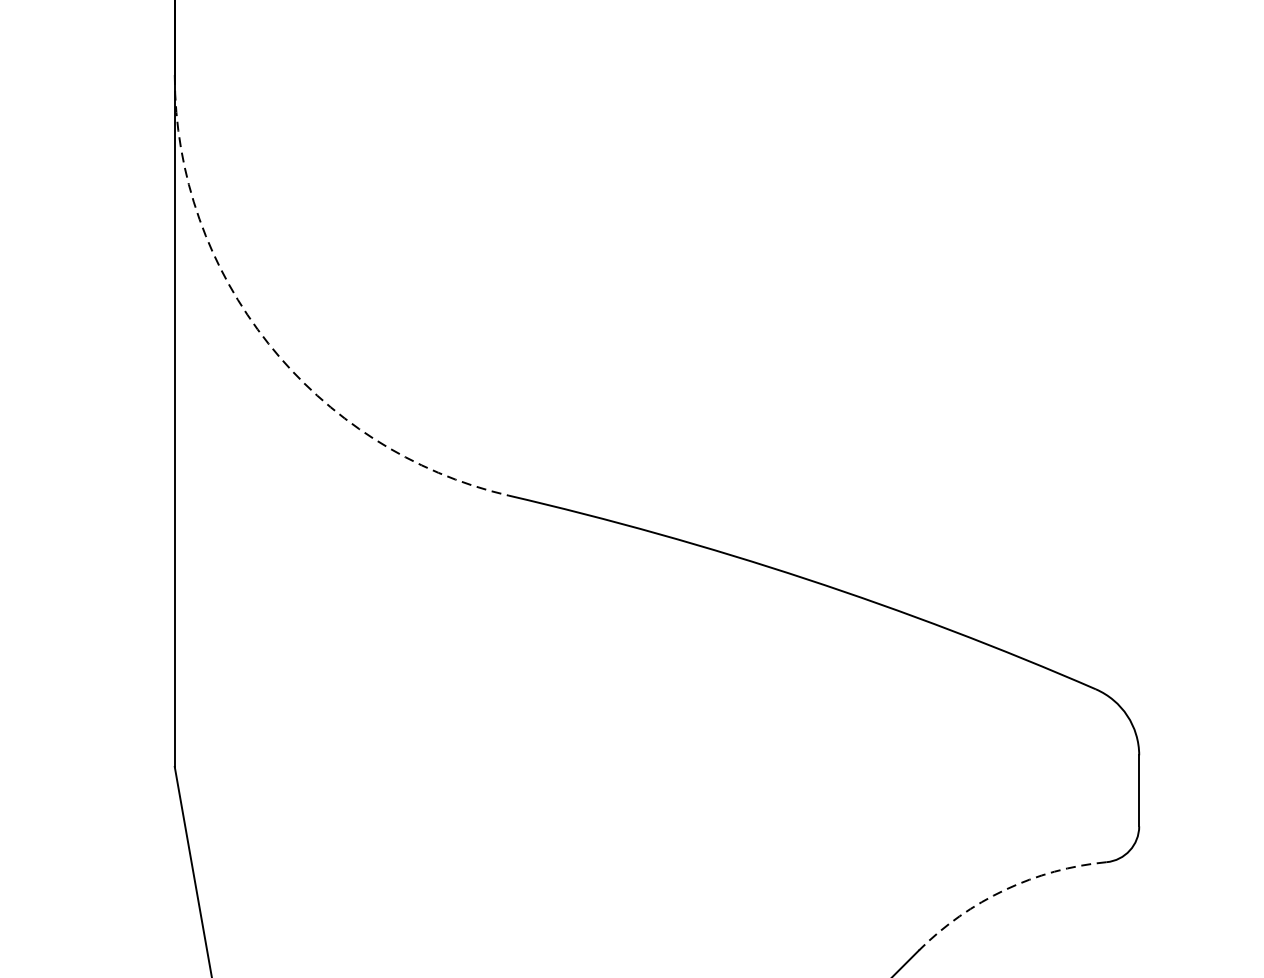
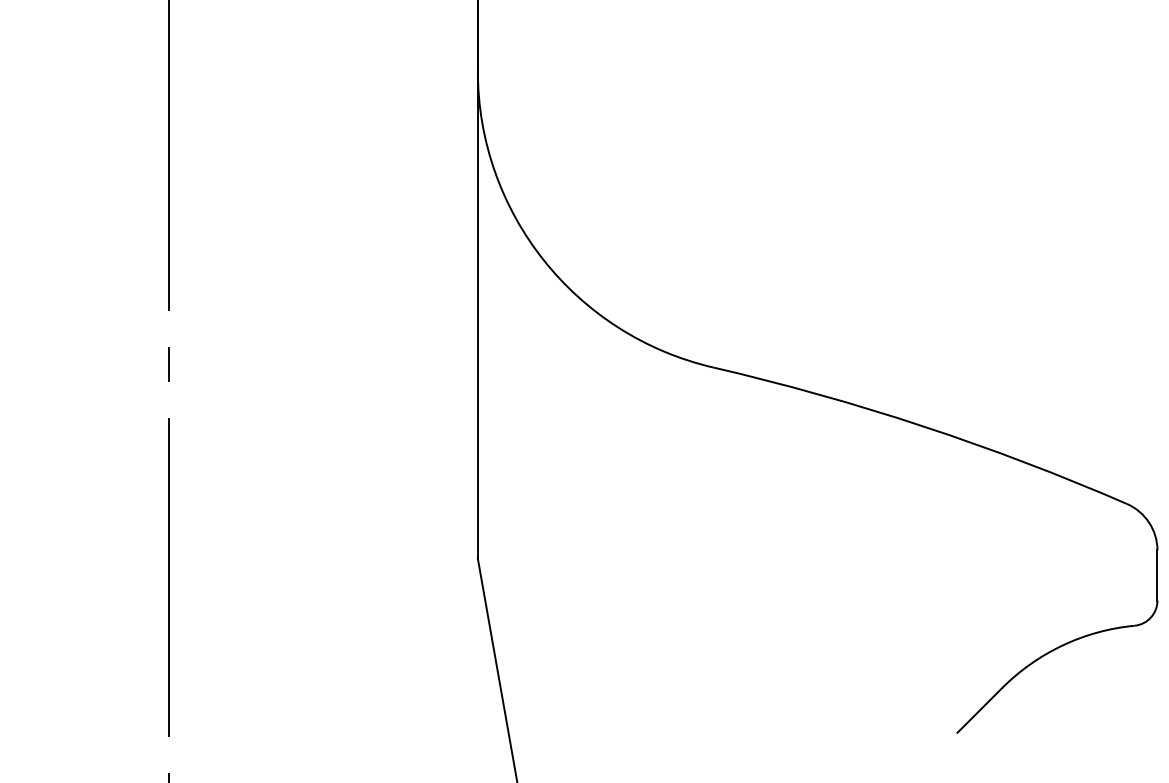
arc: (267, 343) -> (543, 260), dashed -> solid
arc: (1004, 890) -> (1062, 645), dashed -> solid

